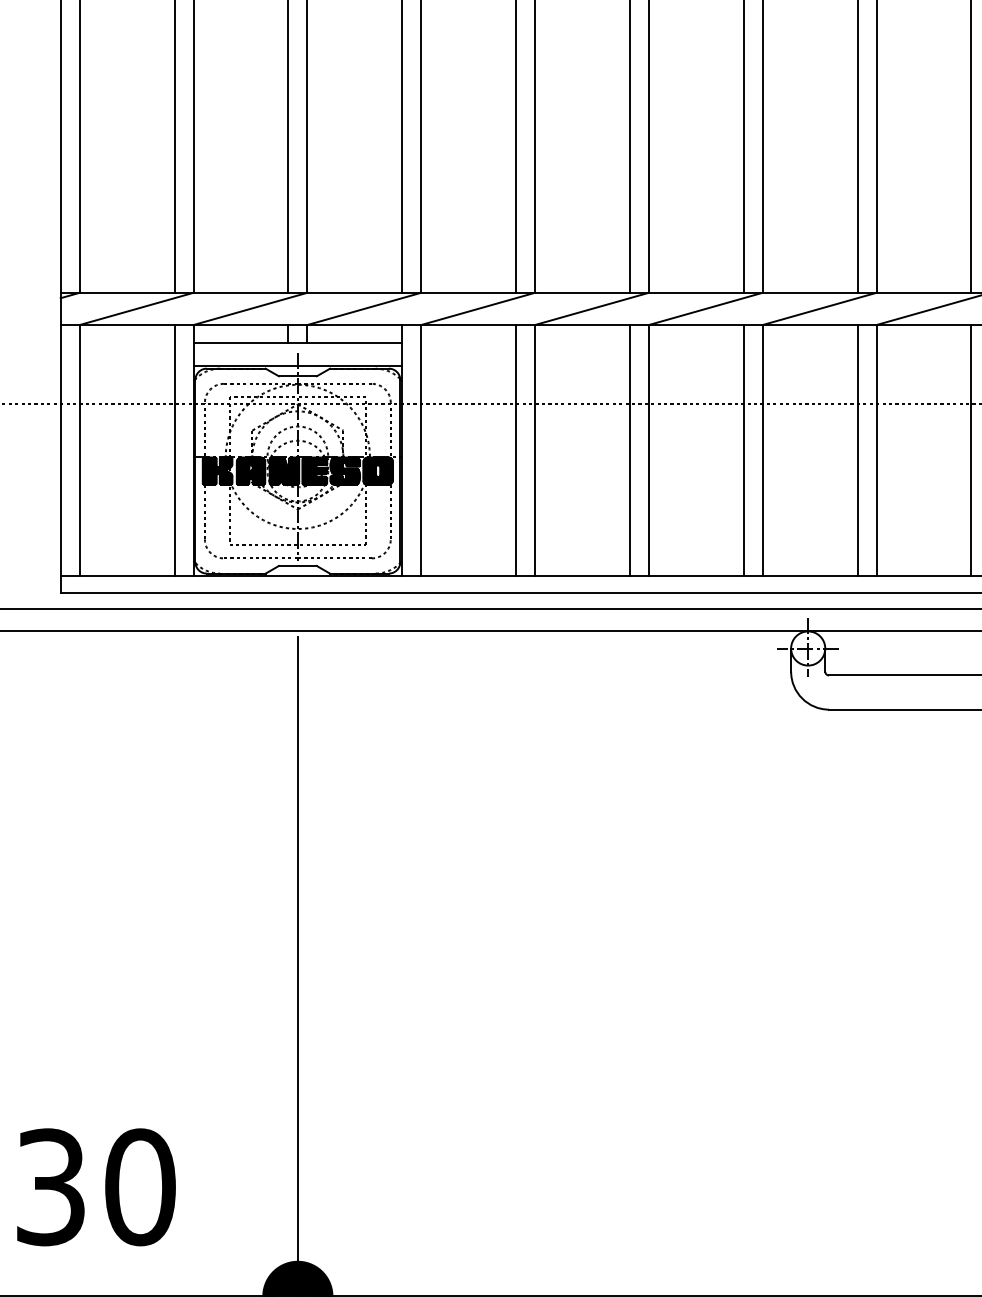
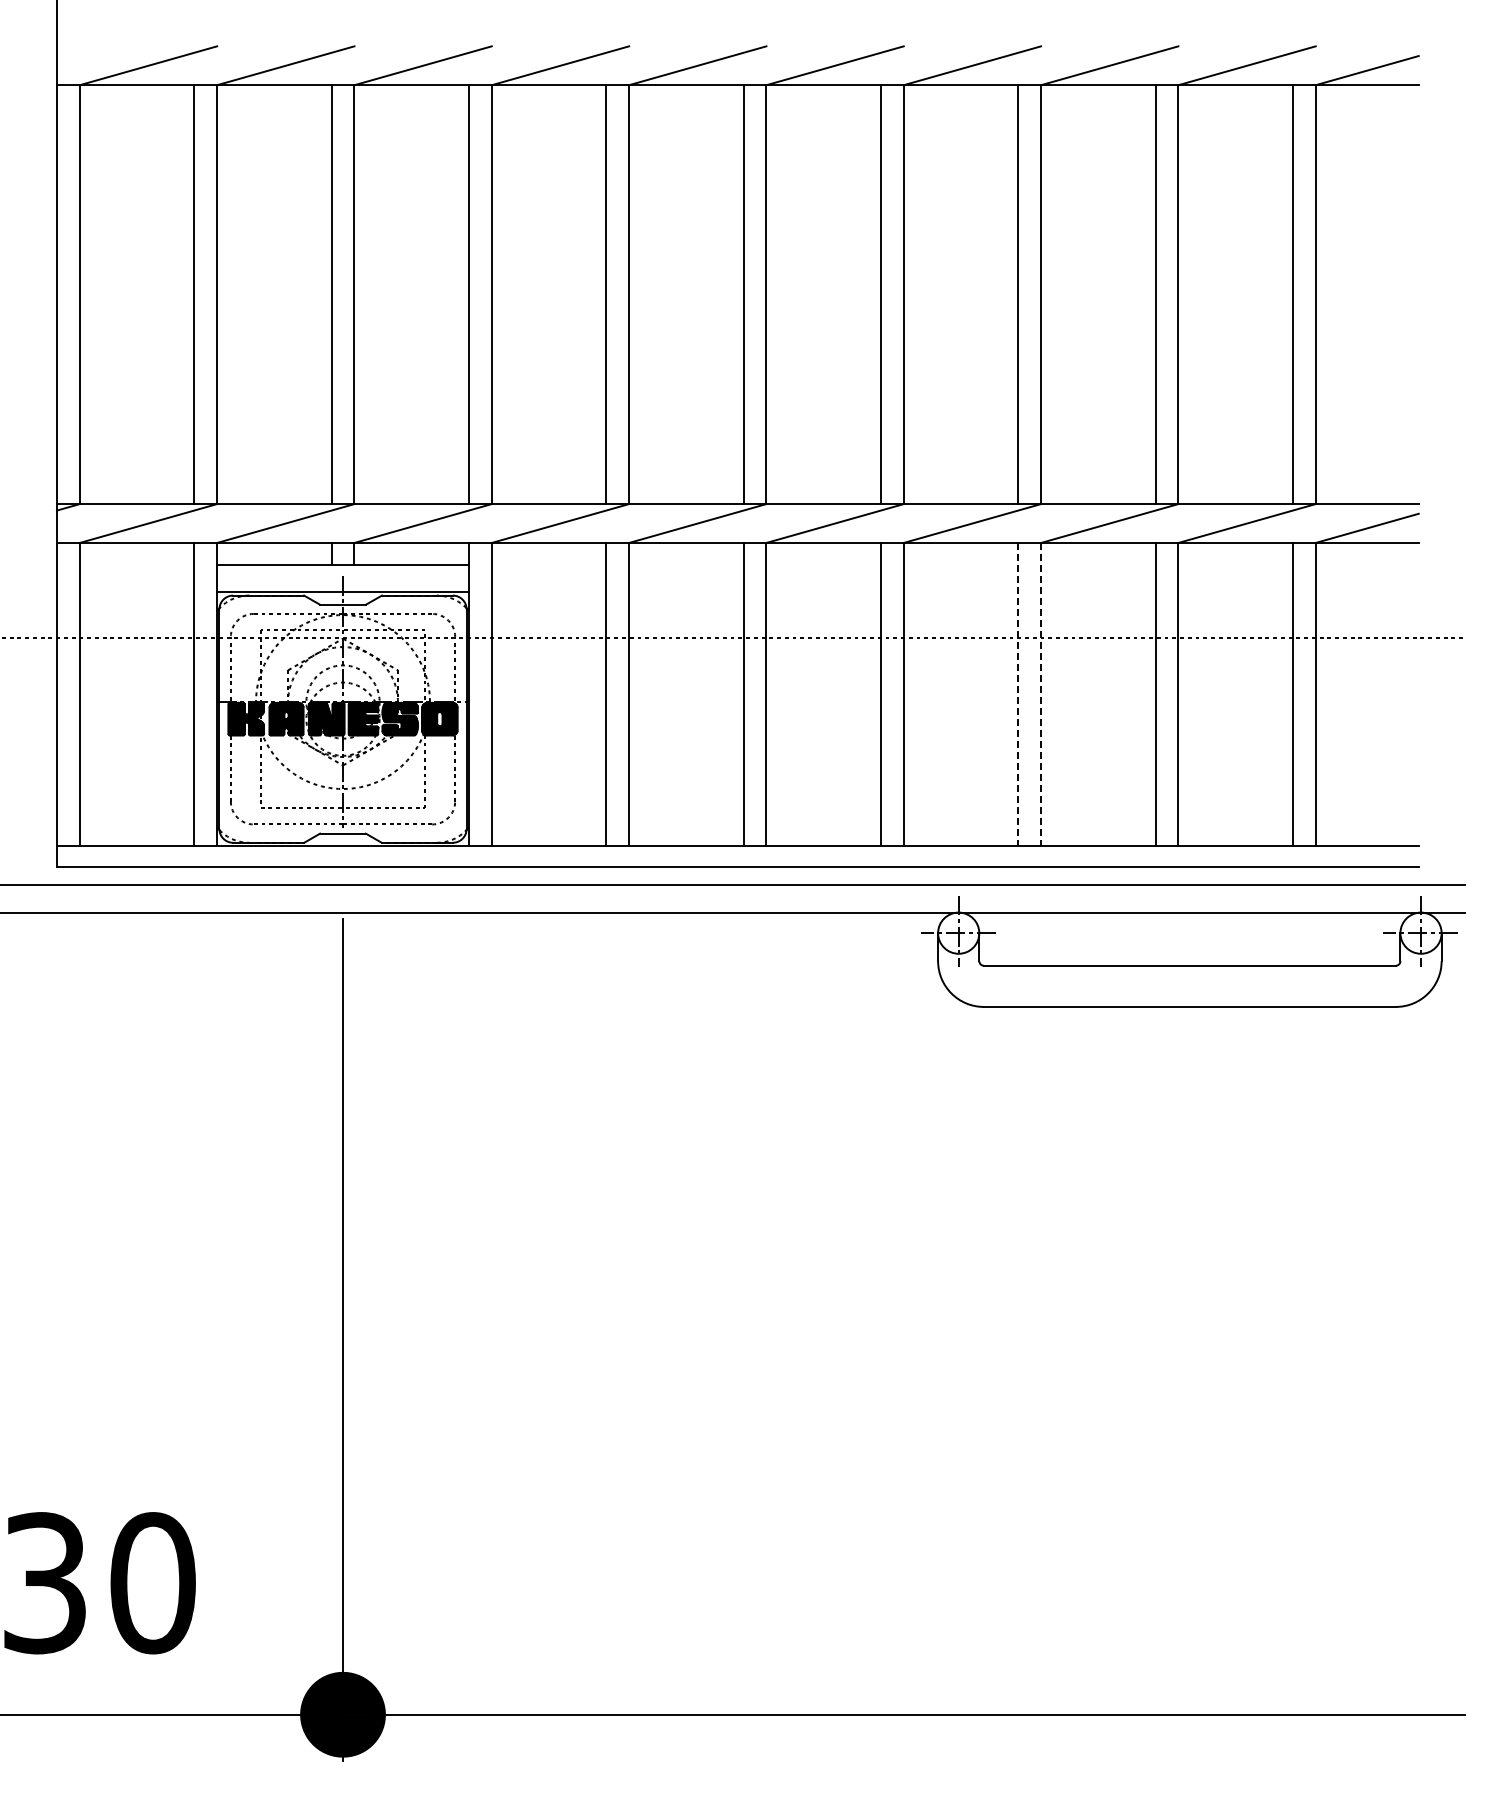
line: (857, 450) -> (1018, 694), solid -> dashed
line: (876, 450) -> (1041, 694), solid -> dashed

